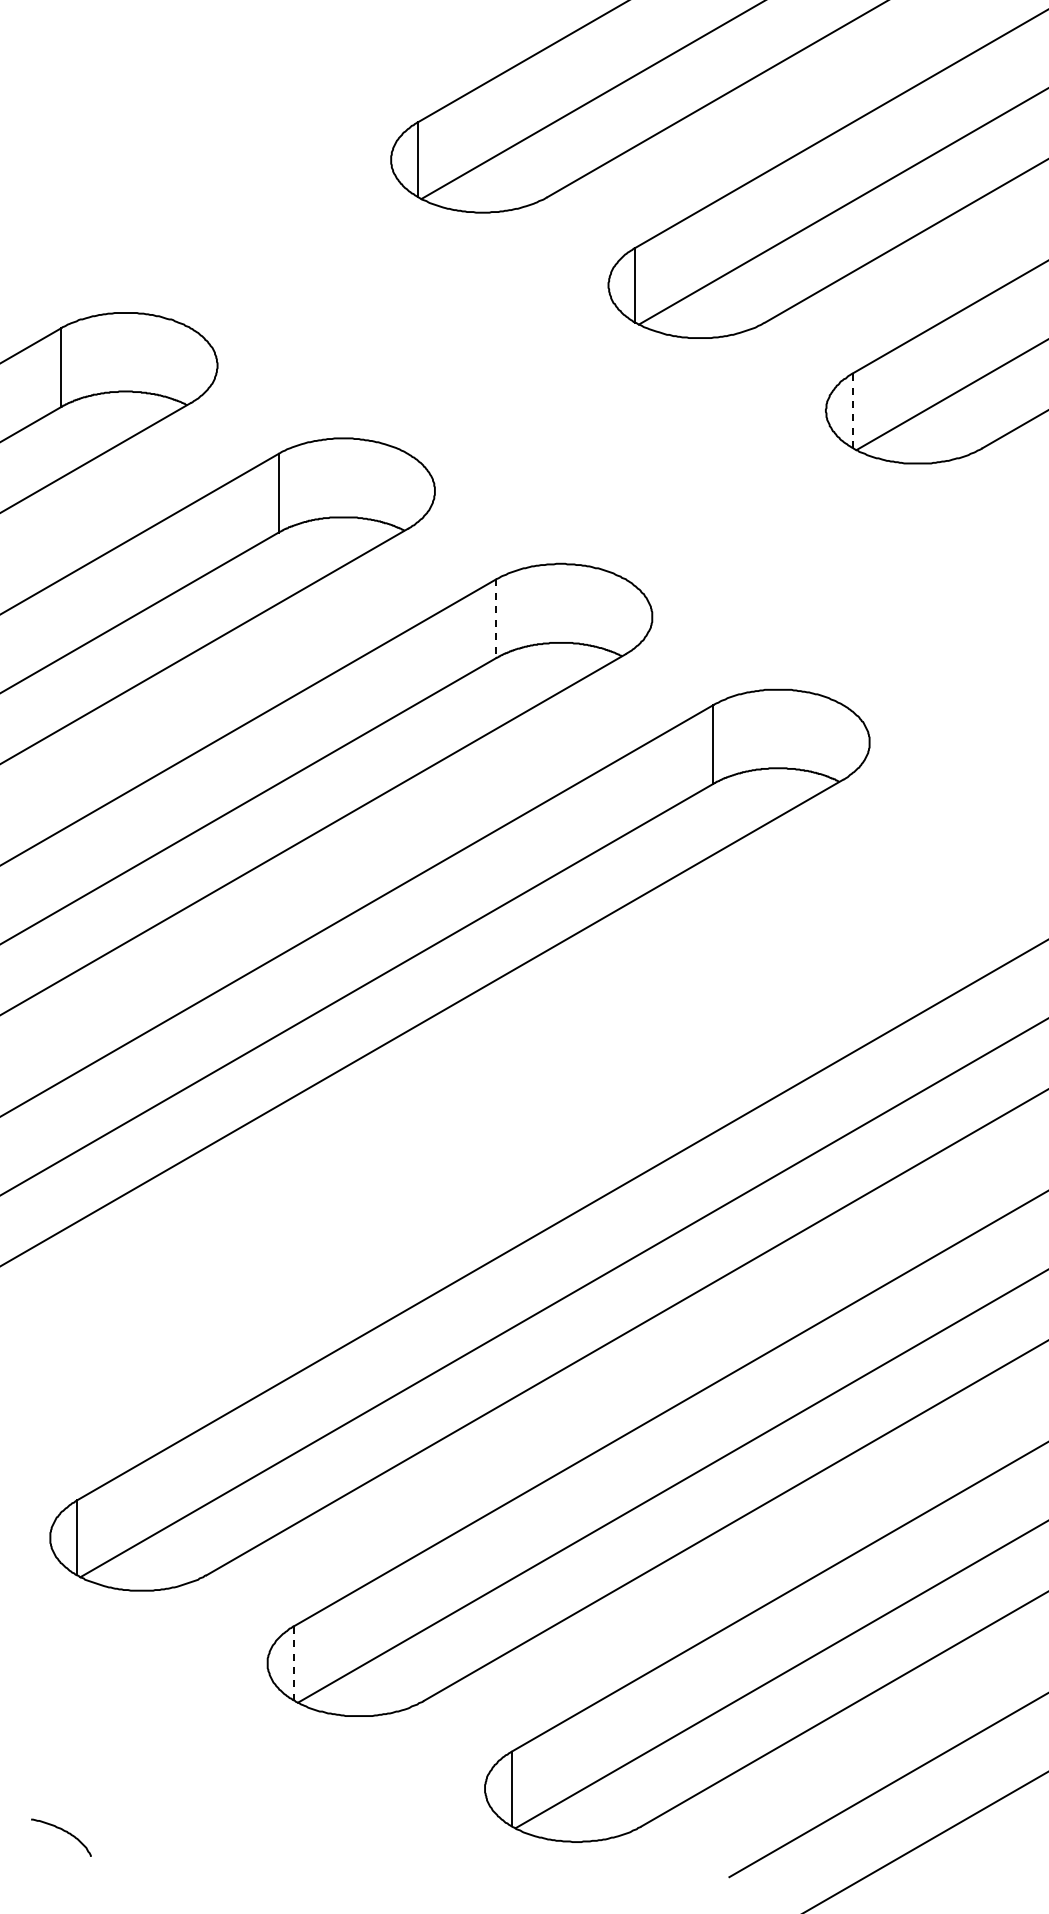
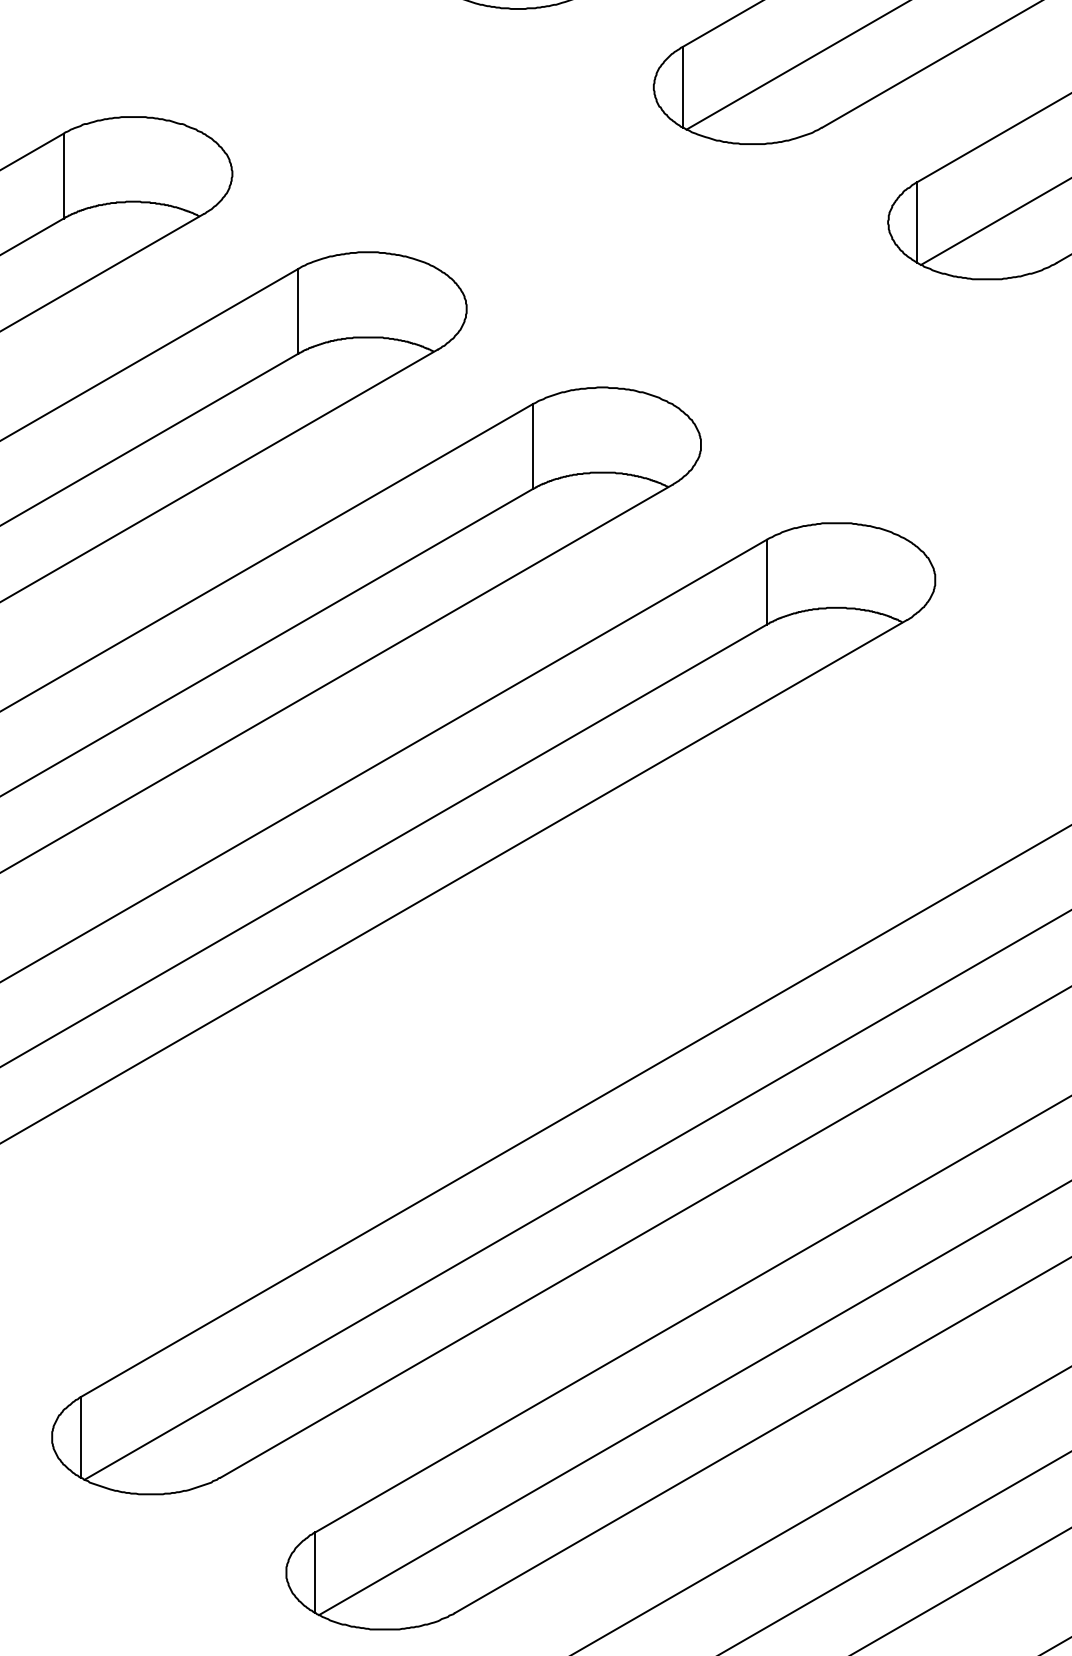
line: (852, 410) -> (916, 222), dashed -> solid
line: (496, 619) -> (533, 447), dashed -> solid
line: (294, 1662) -> (315, 1571), dashed -> solid

